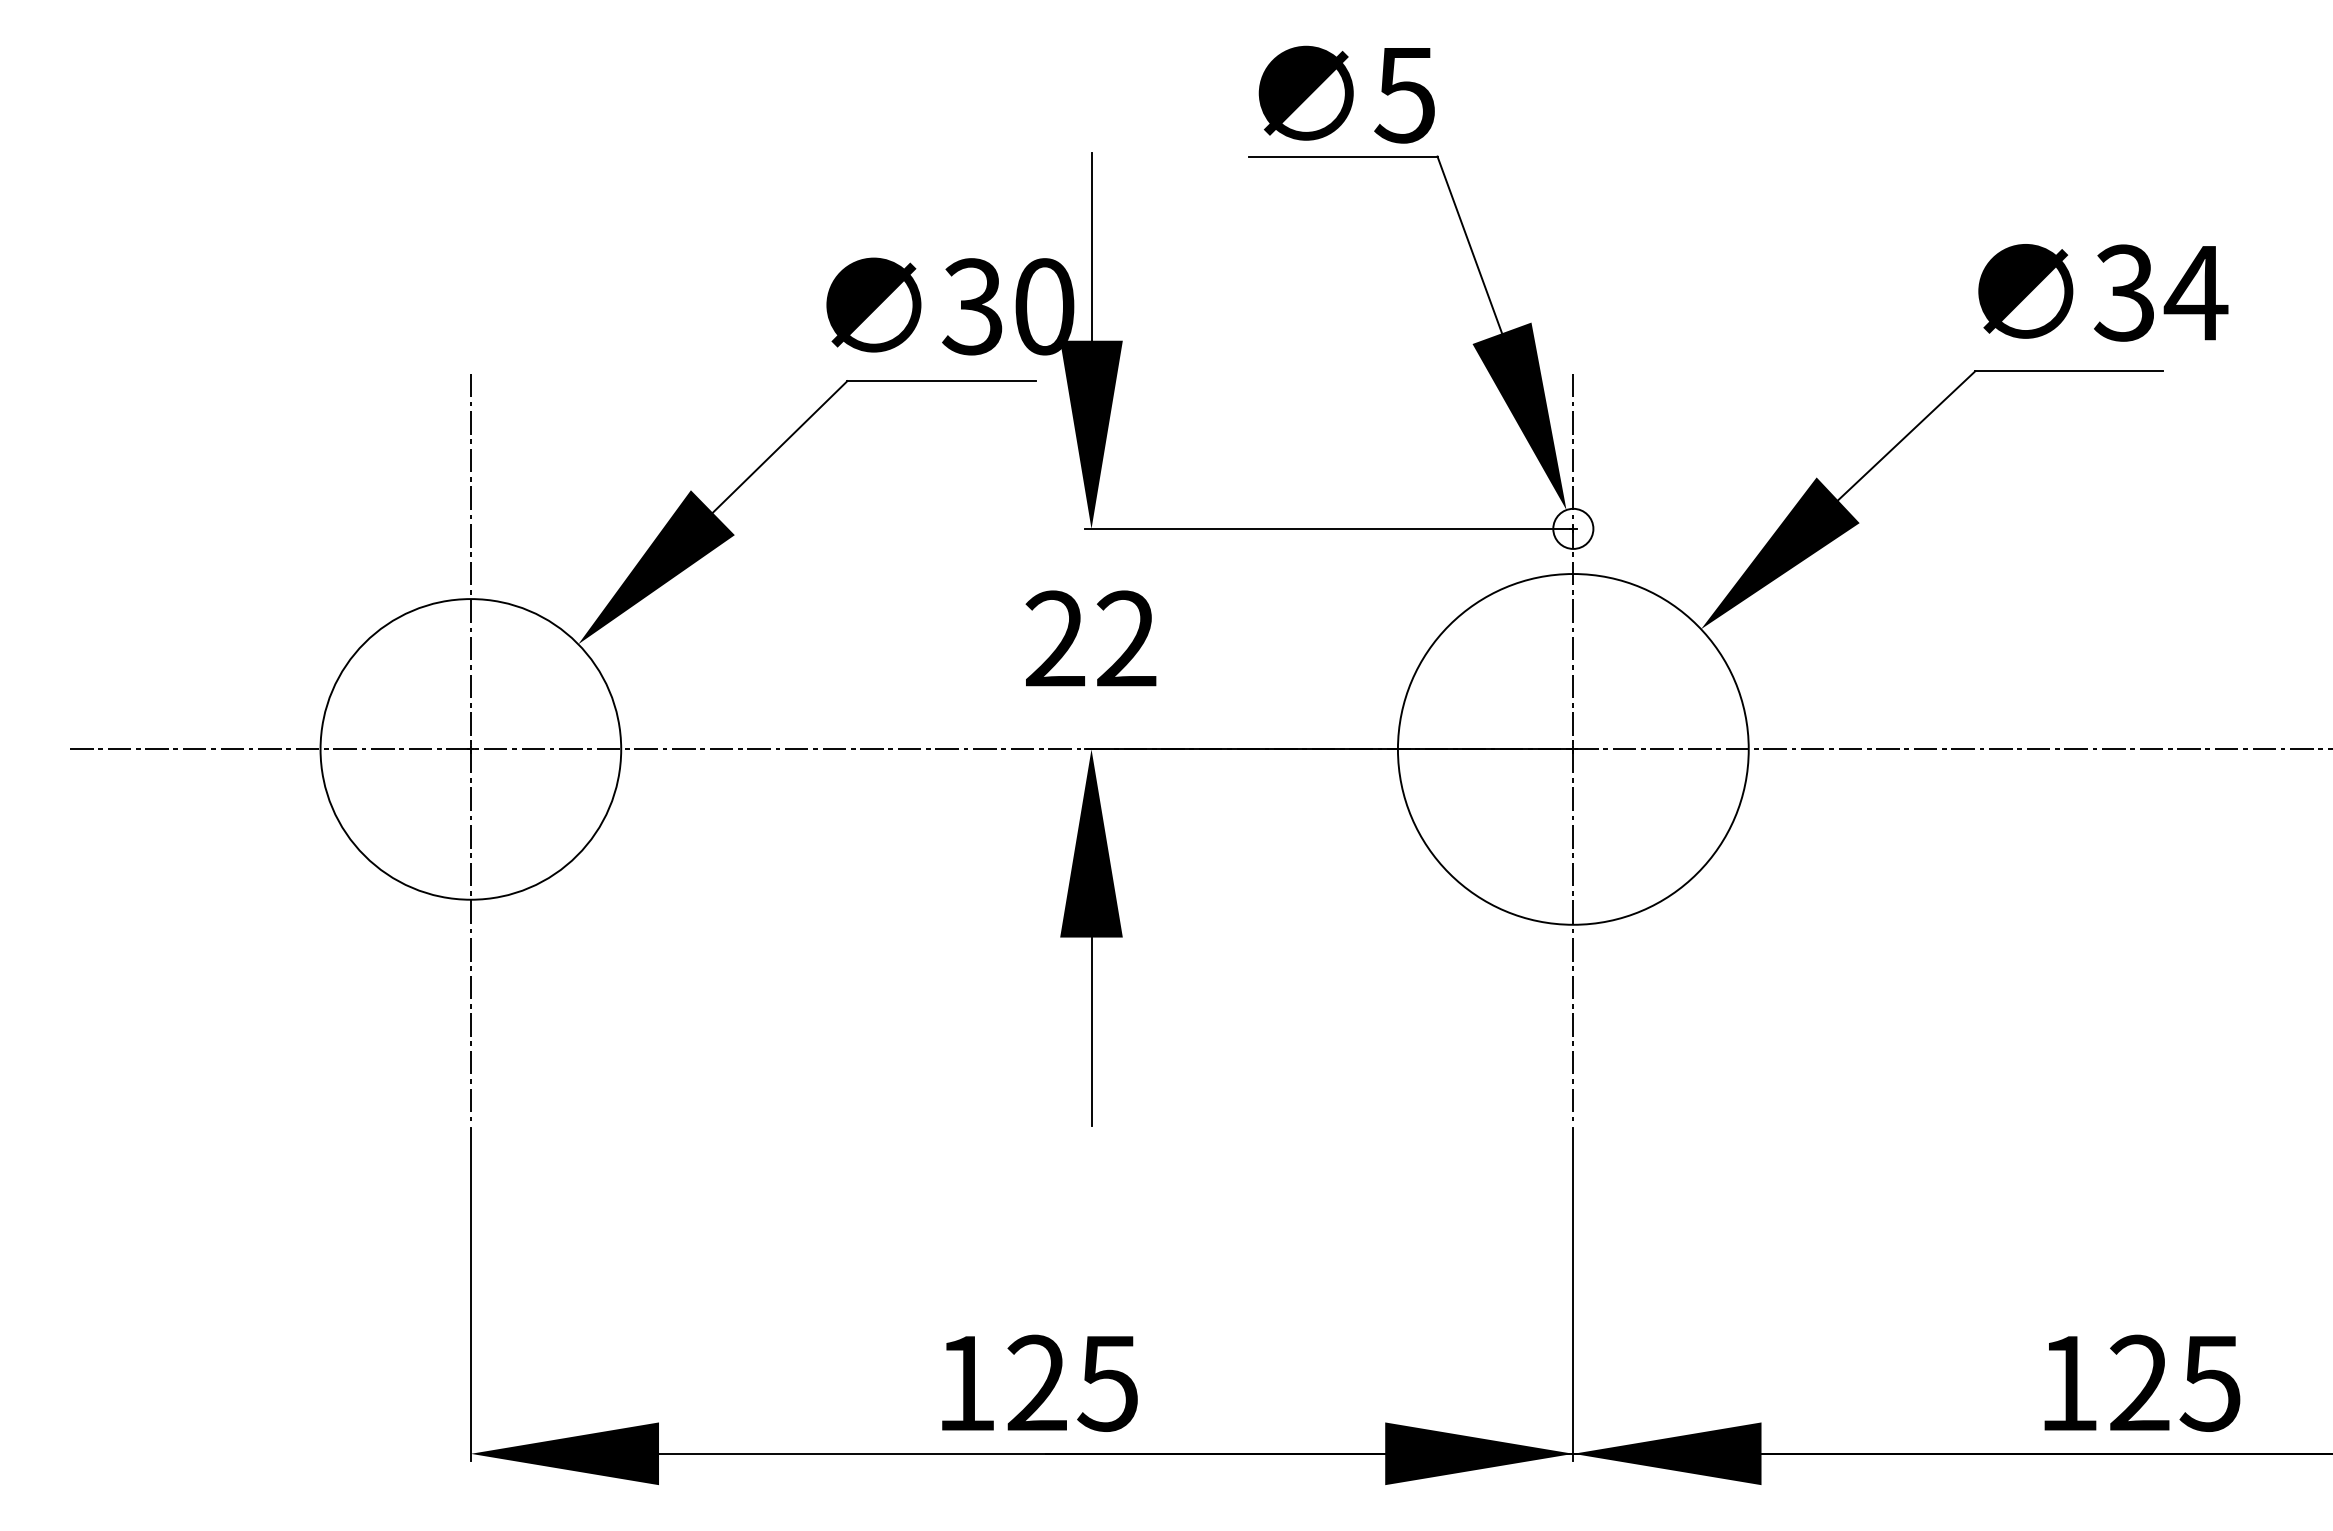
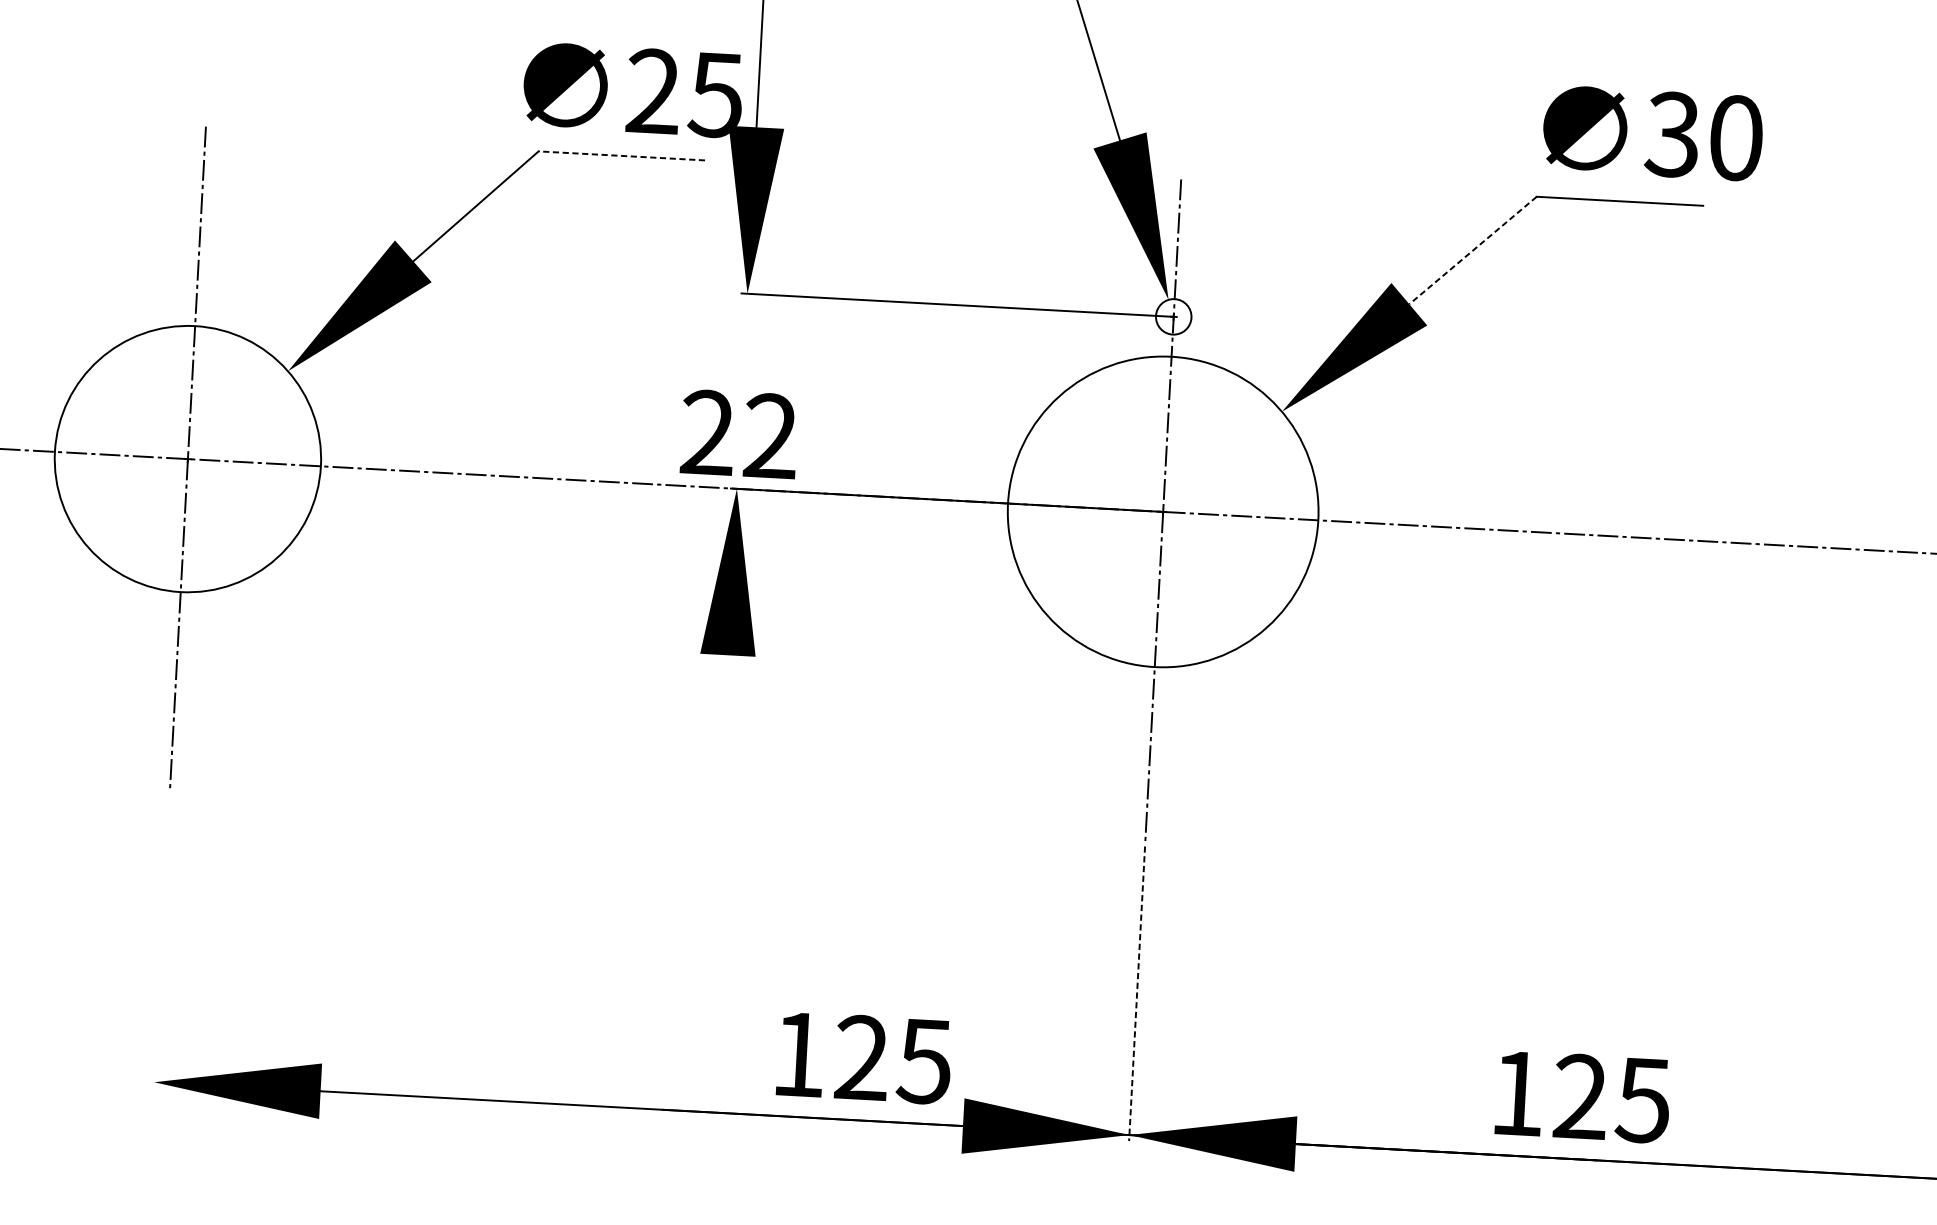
text: (2195, 292) -> (1735, 137), 34 -> 30
text: (1008, 306) -> (684, 93), 30 -> 25
line: (940, 381) -> (620, 156), solid -> dashed
line: (1906, 436) -> (1472, 251), solid -> dashed
text: (1090, 638) -> (739, 434), moved
line: (1091, 1031) -> (723, 738), removed
line: (470, 1293) -> (161, 940), removed
line: (1573, 1294) -> (1137, 994), solid -> dashed
text: (1039, 1382) -> (864, 1057), moved
text: (2142, 1382) -> (1583, 1096), moved

